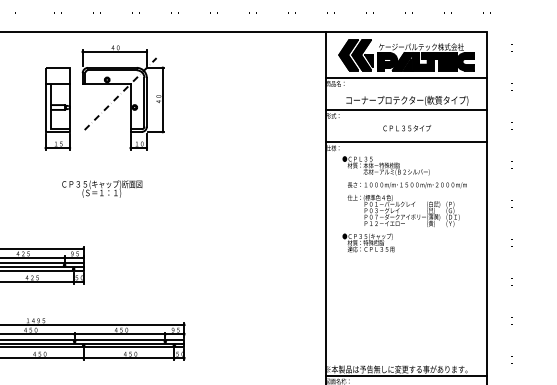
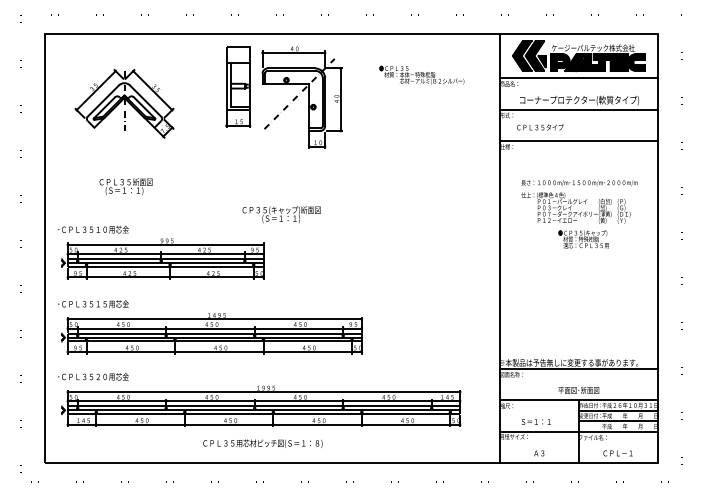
part: (58, 107) -> (238, 86), moved
text: (407, 128) -> (540, 127), moved
text: (385, 165) -> (421, 74), moved
text: (102, 188) -> (281, 214), moved
text: (368, 243) -> (583, 239), moved

